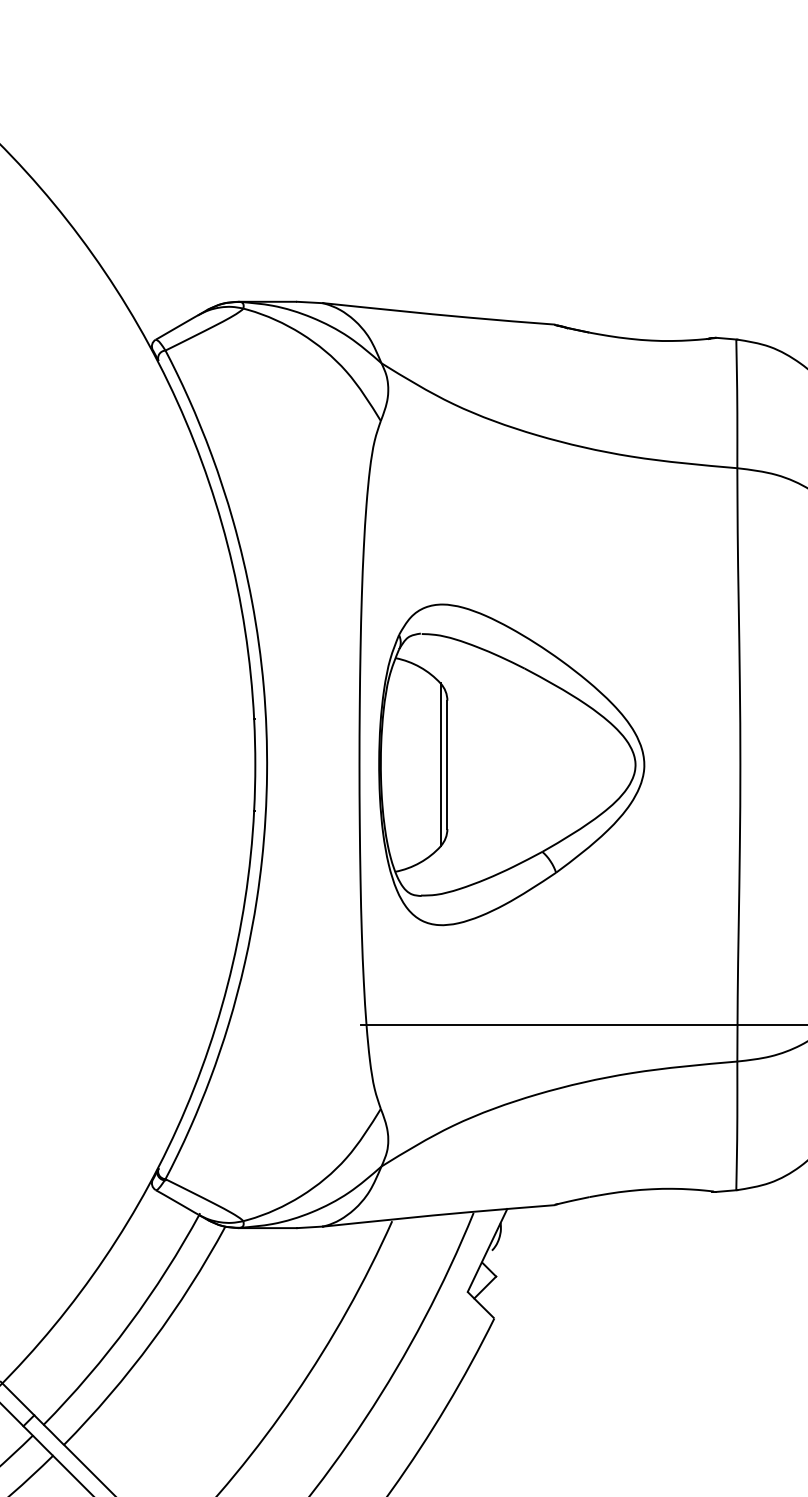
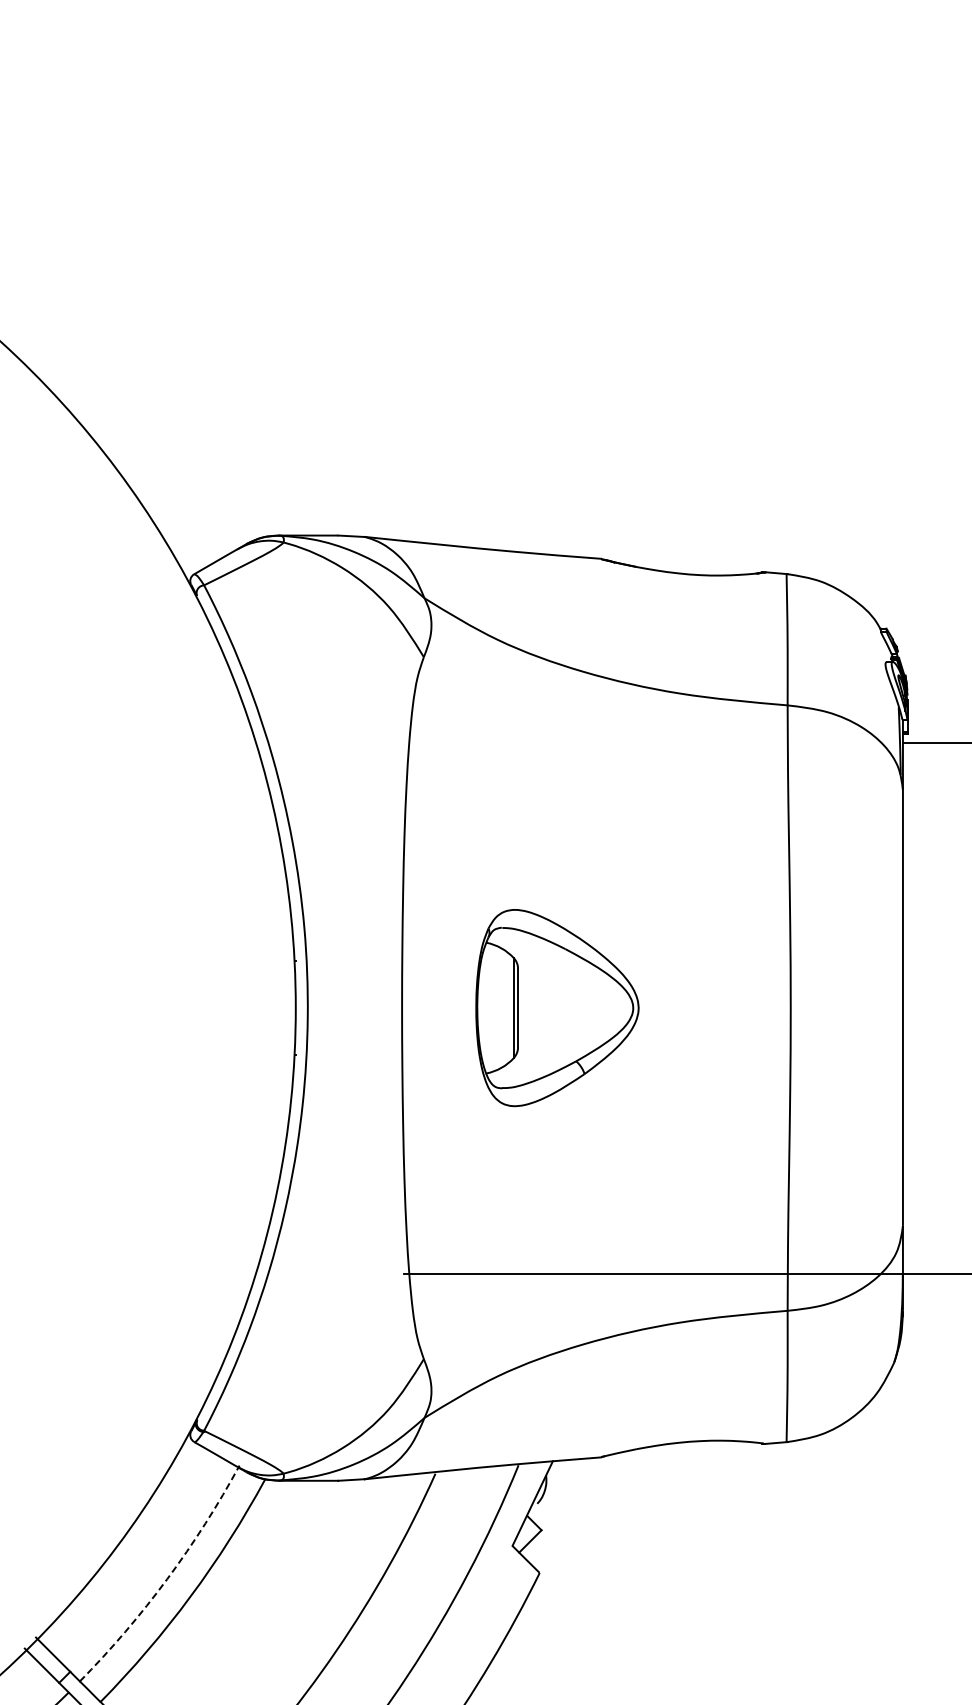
part: (511, 764) -> (557, 1007), size x0.6
arc: (129, 1324) -> (167, 1579), solid -> dashed

